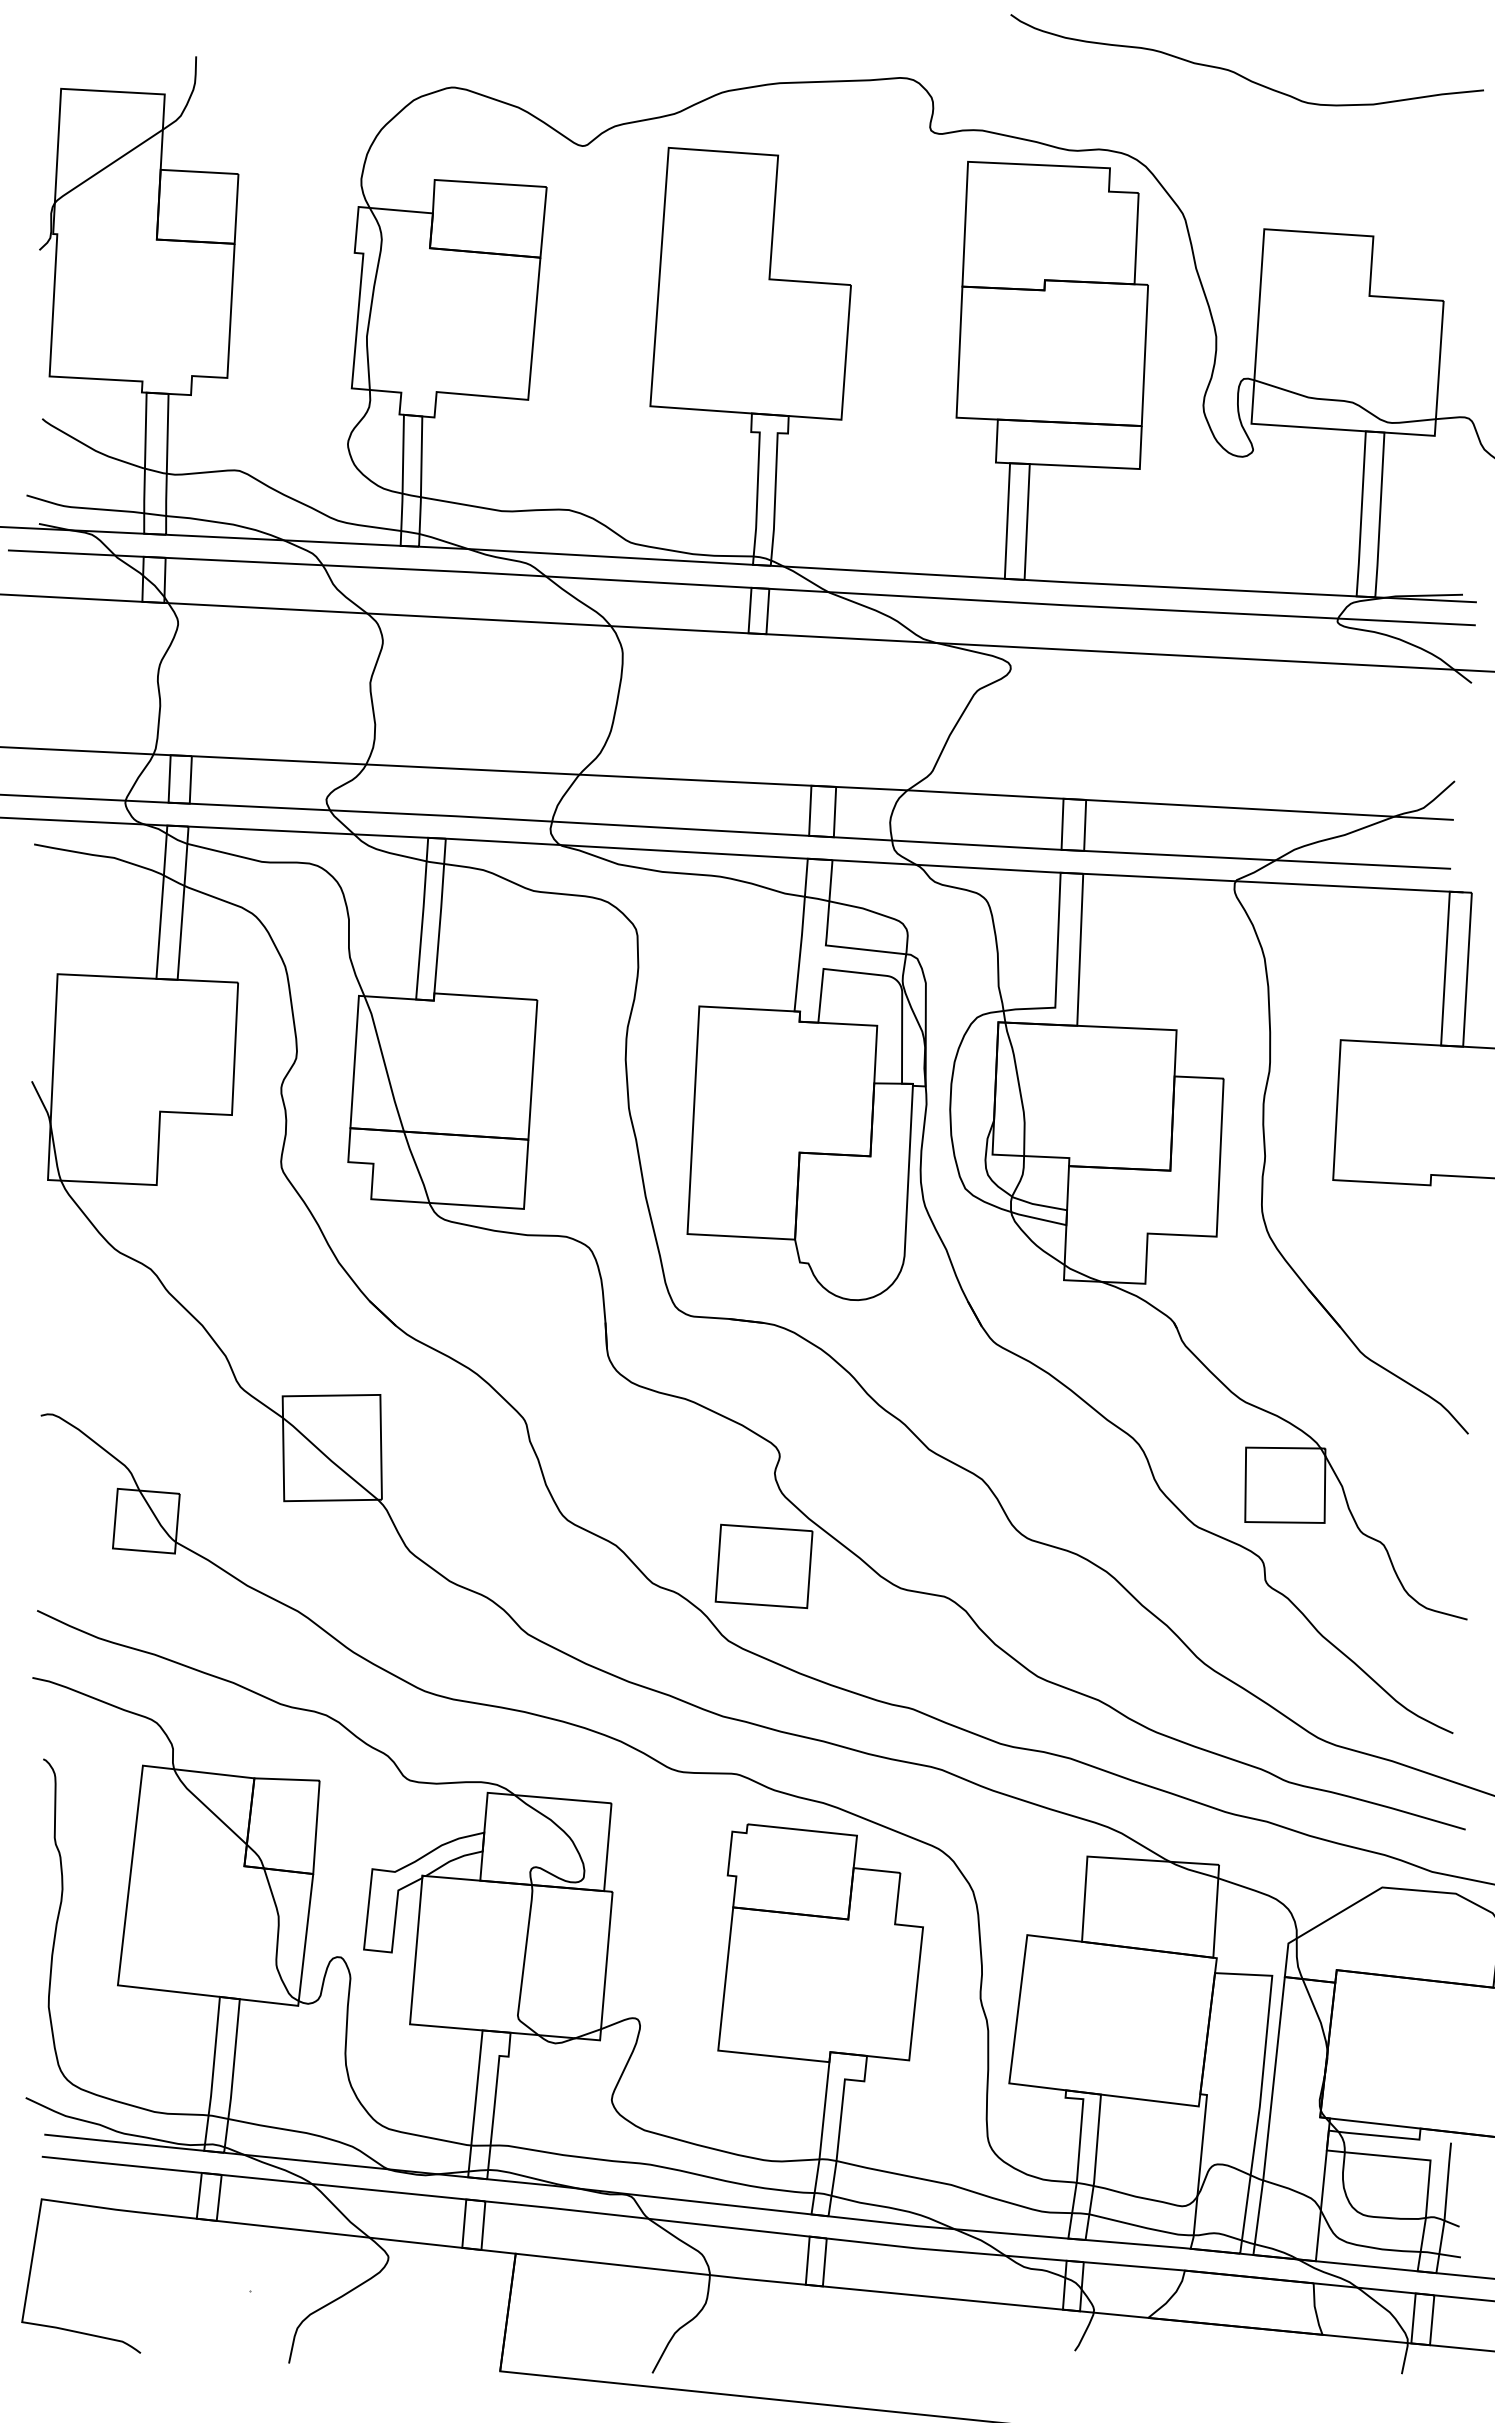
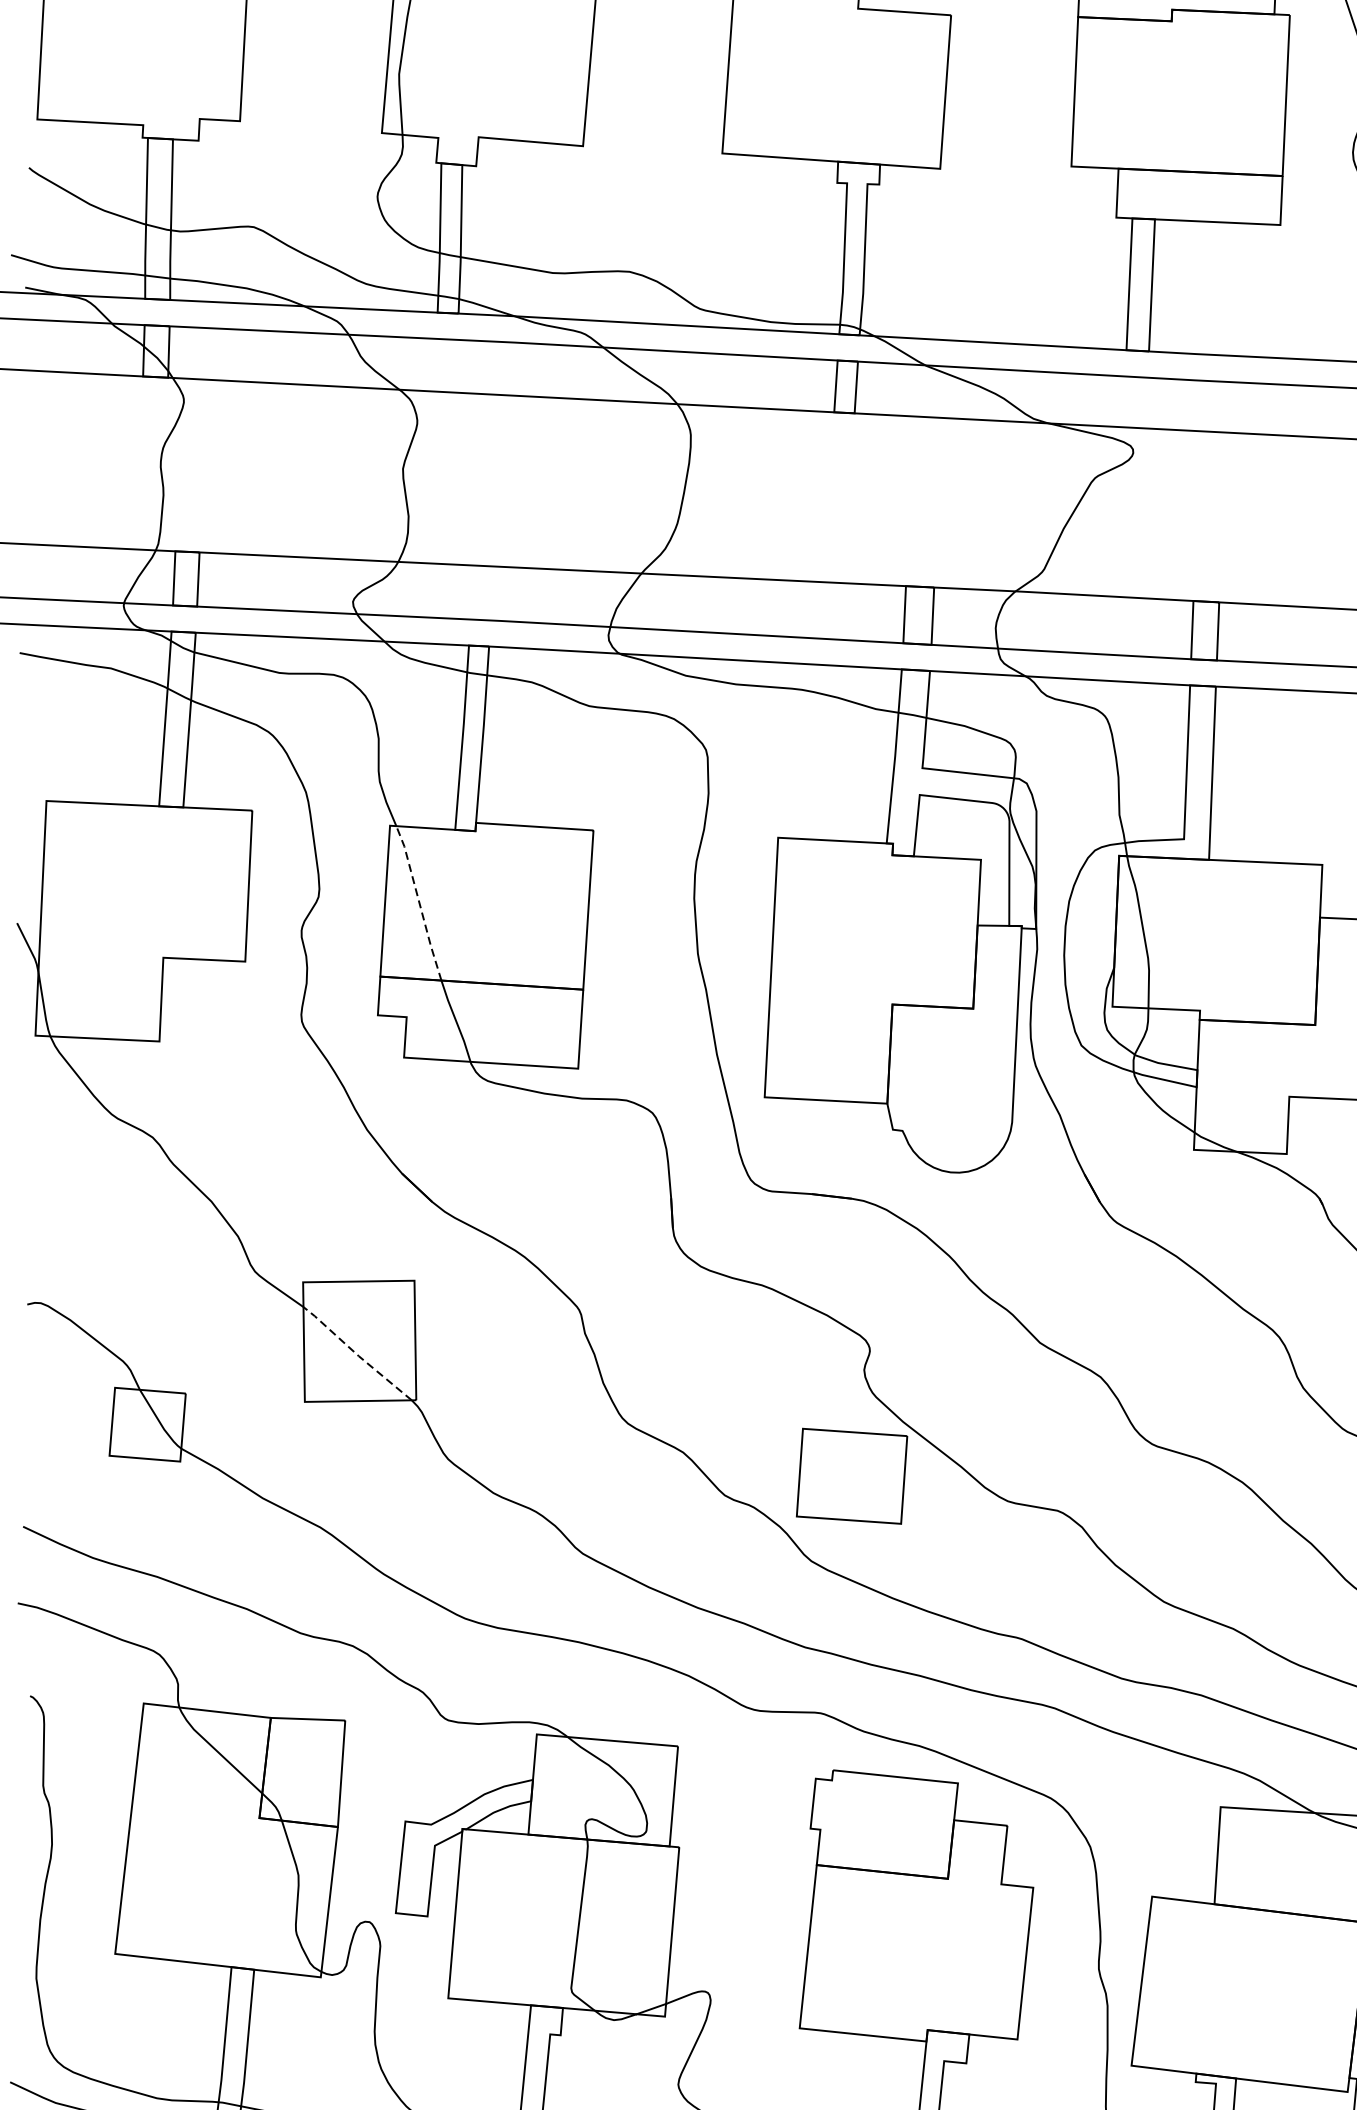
line: (384, 1062) -> (419, 901), solid -> dashed
line: (329, 1459) -> (356, 1354), solid -> dashed

